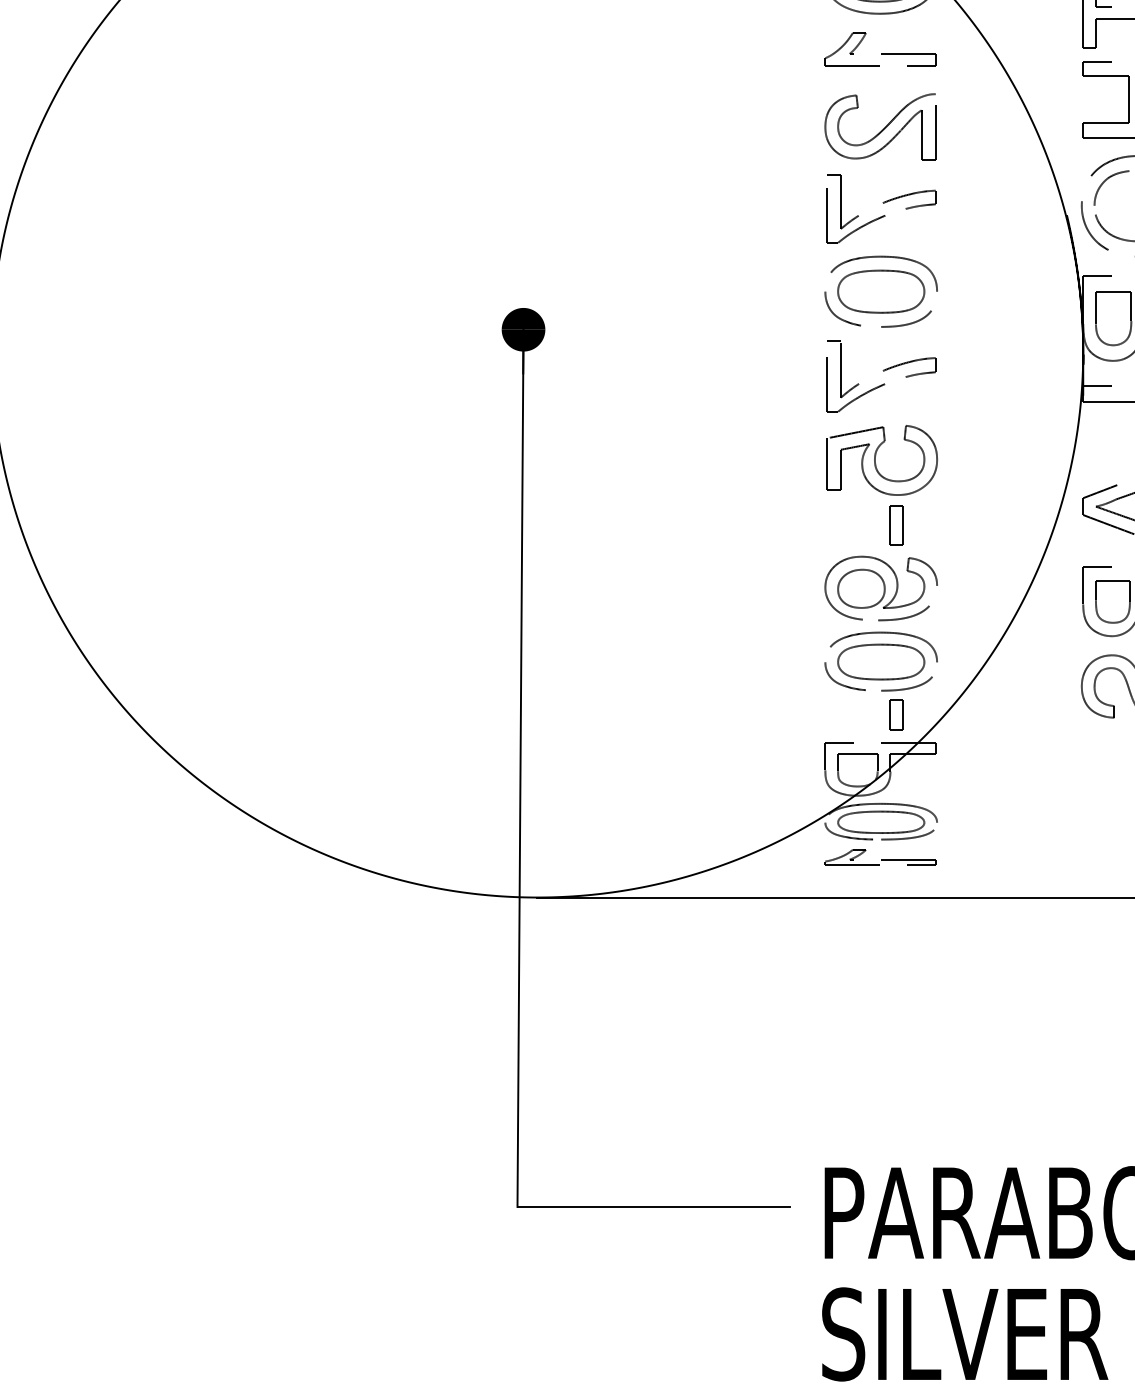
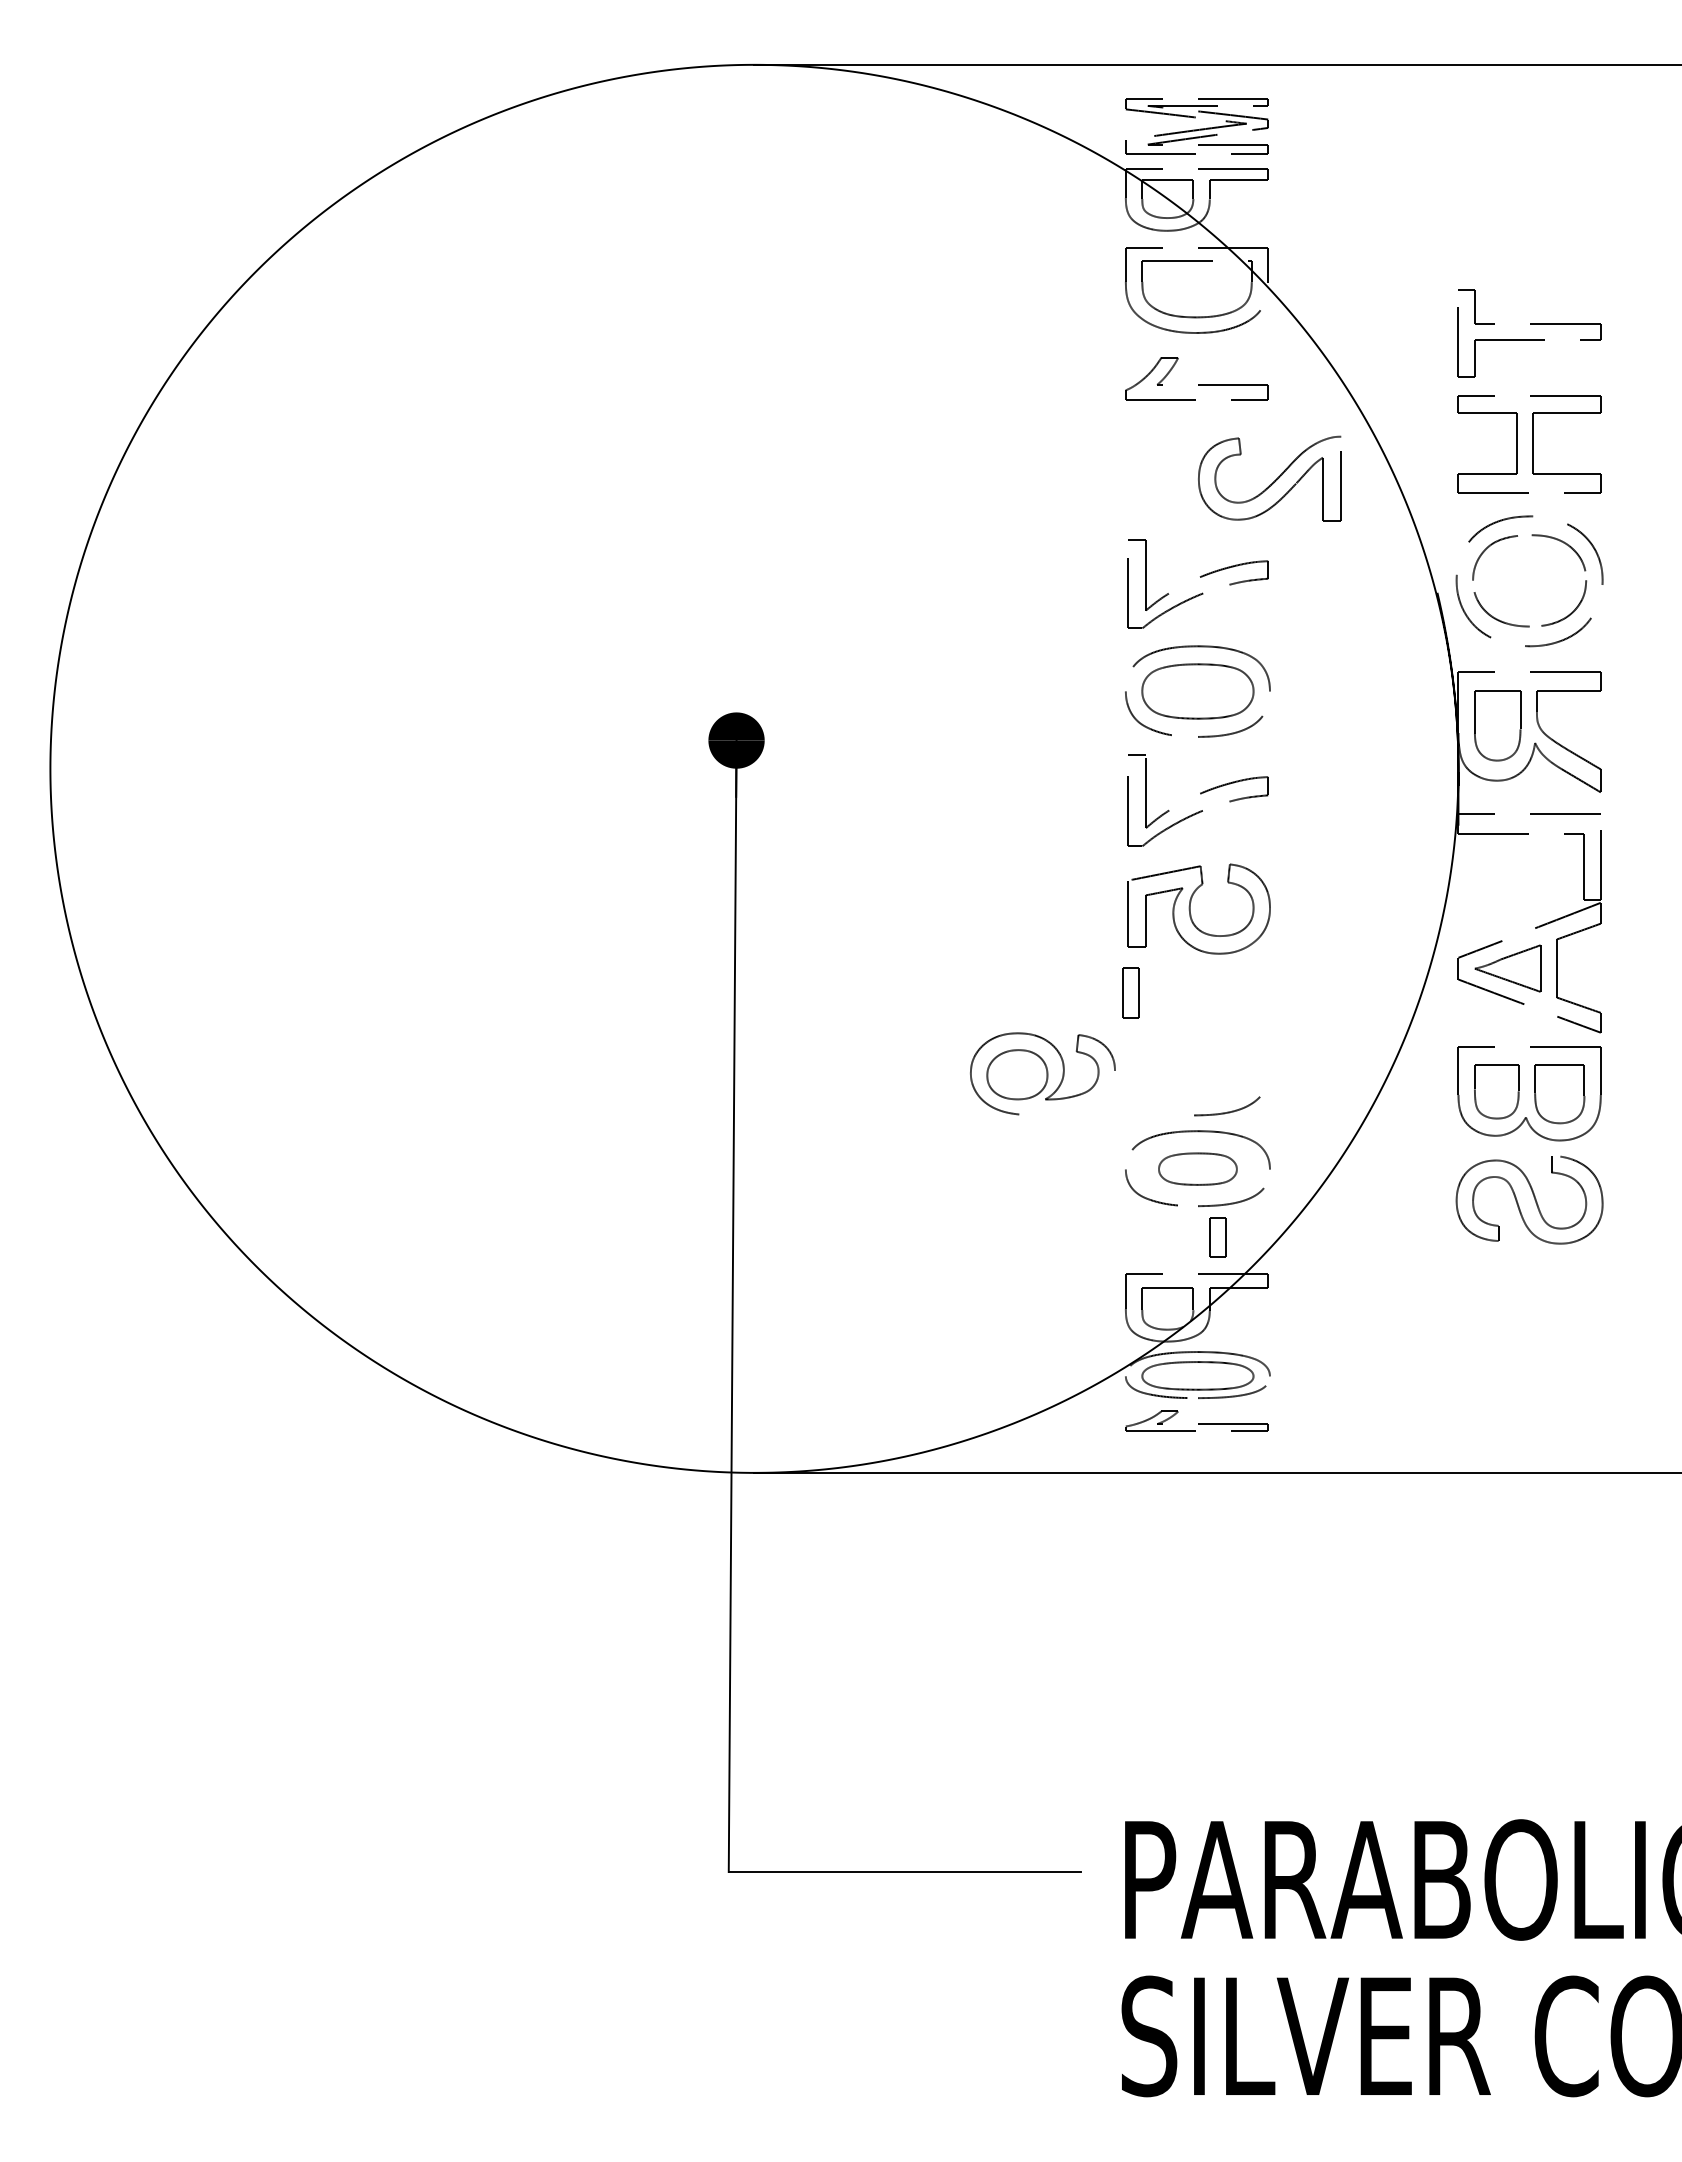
part: (880, 126) -> (1269, 478), moved
part: (896, 525) -> (1130, 992), moved
part: (880, 587) -> (1042, 1073), moved
part: (880, 661) -> (1197, 1168), size x0.7

